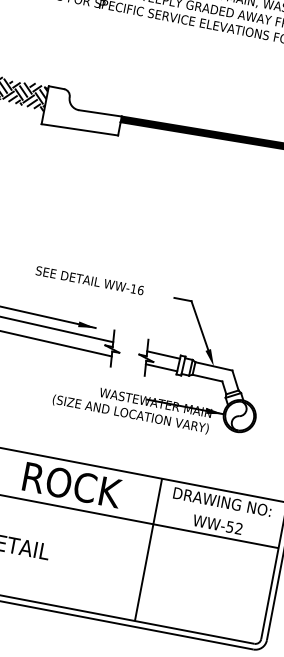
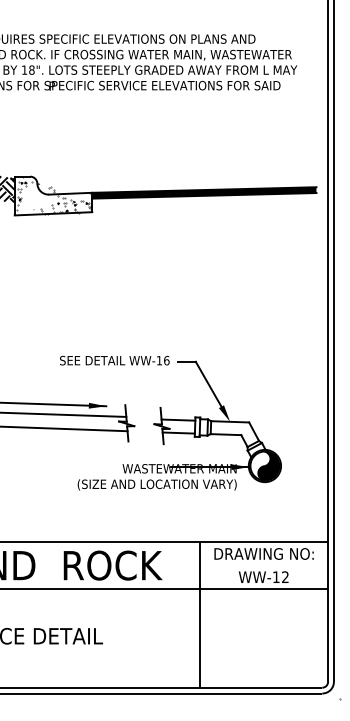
hatch: (84, 112) -> (54, 195), added
text: (89, 280) -> (114, 360), moved
fill: (243, 416) -> (268, 465), added
text: (230, 527) -> (276, 577), WW-52 -> WW-12

